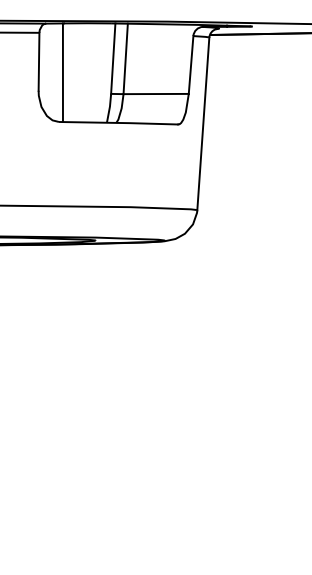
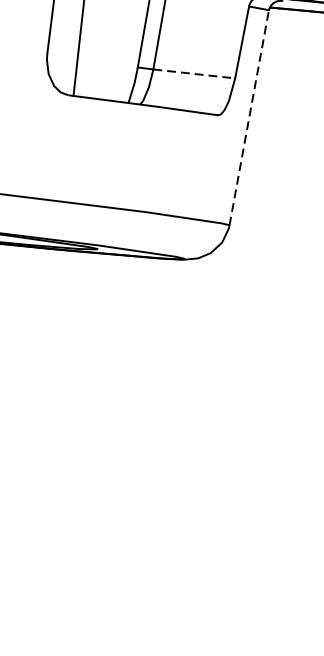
line: (156, 94) -> (194, 74), solid -> dashed
line: (203, 124) -> (249, 118), solid -> dashed

